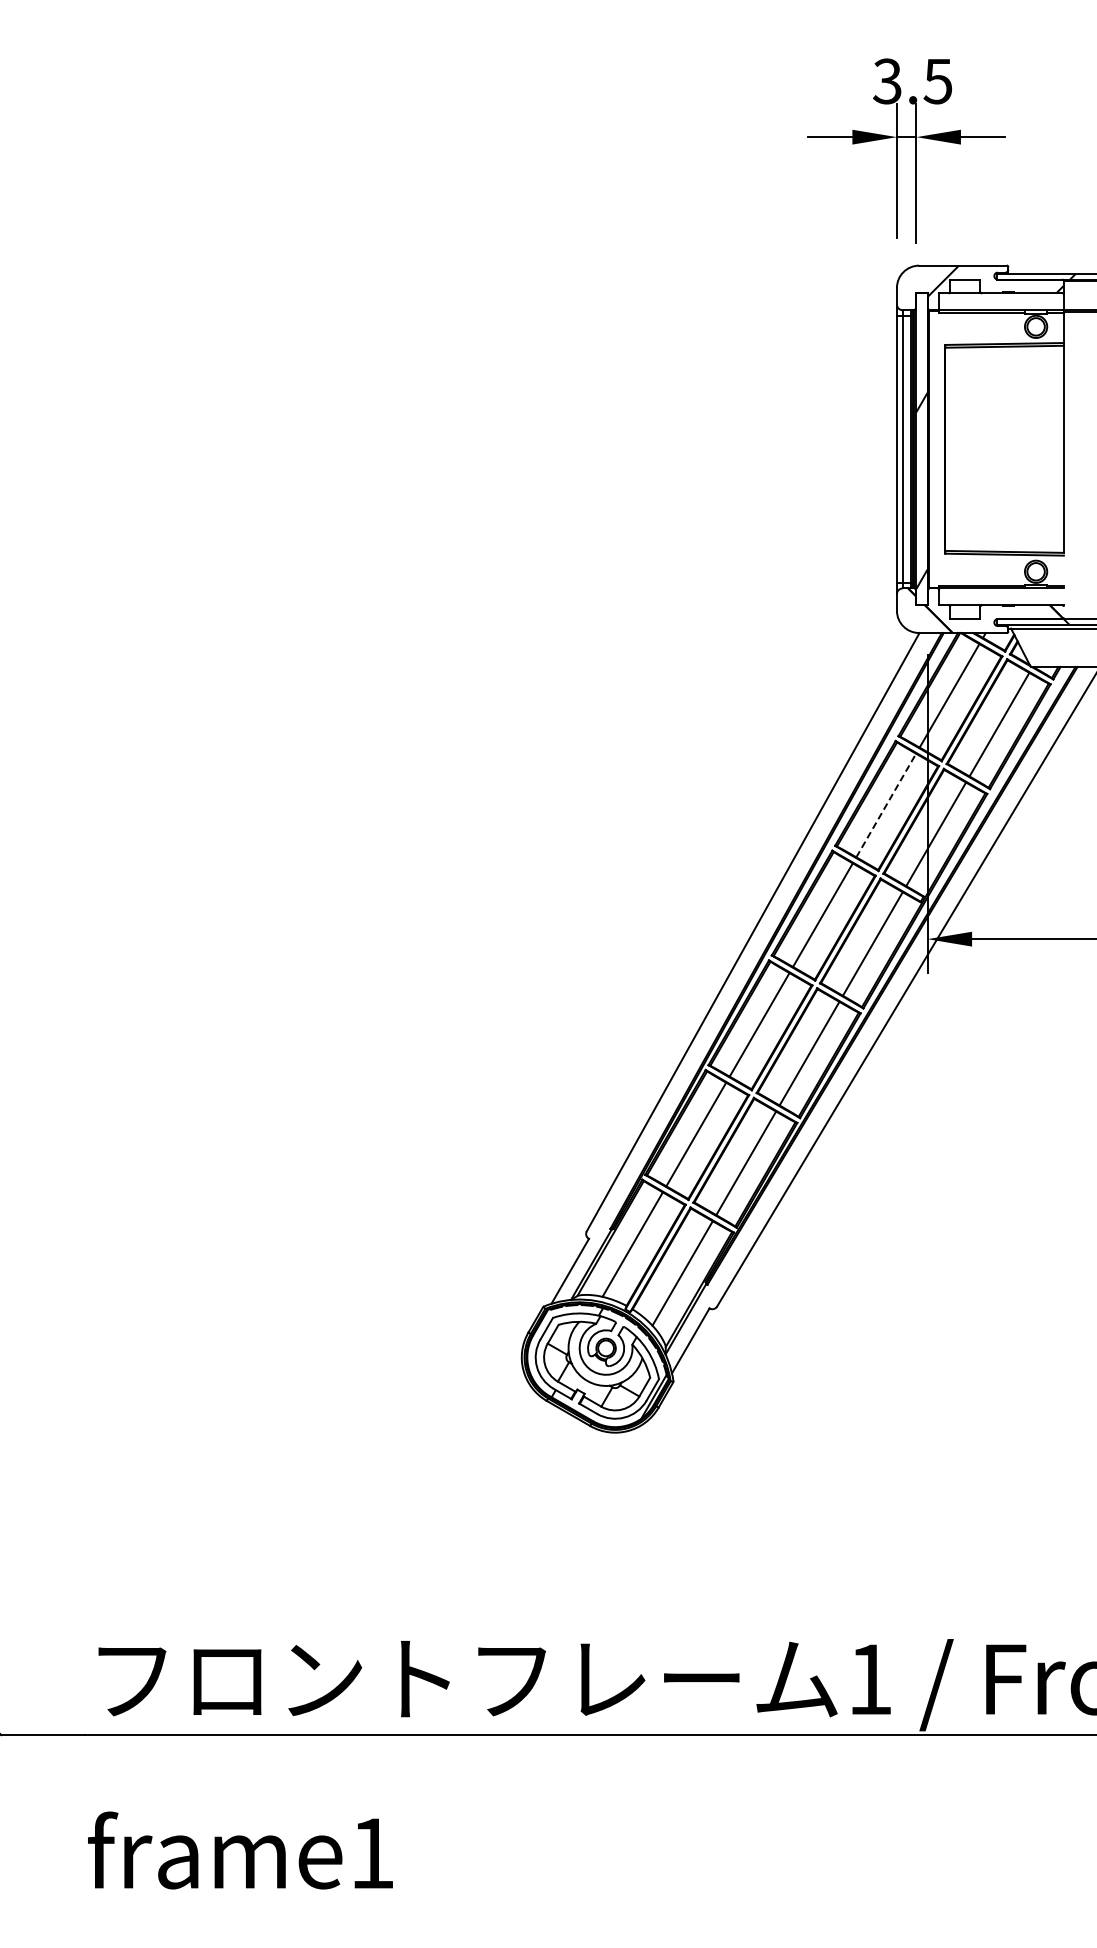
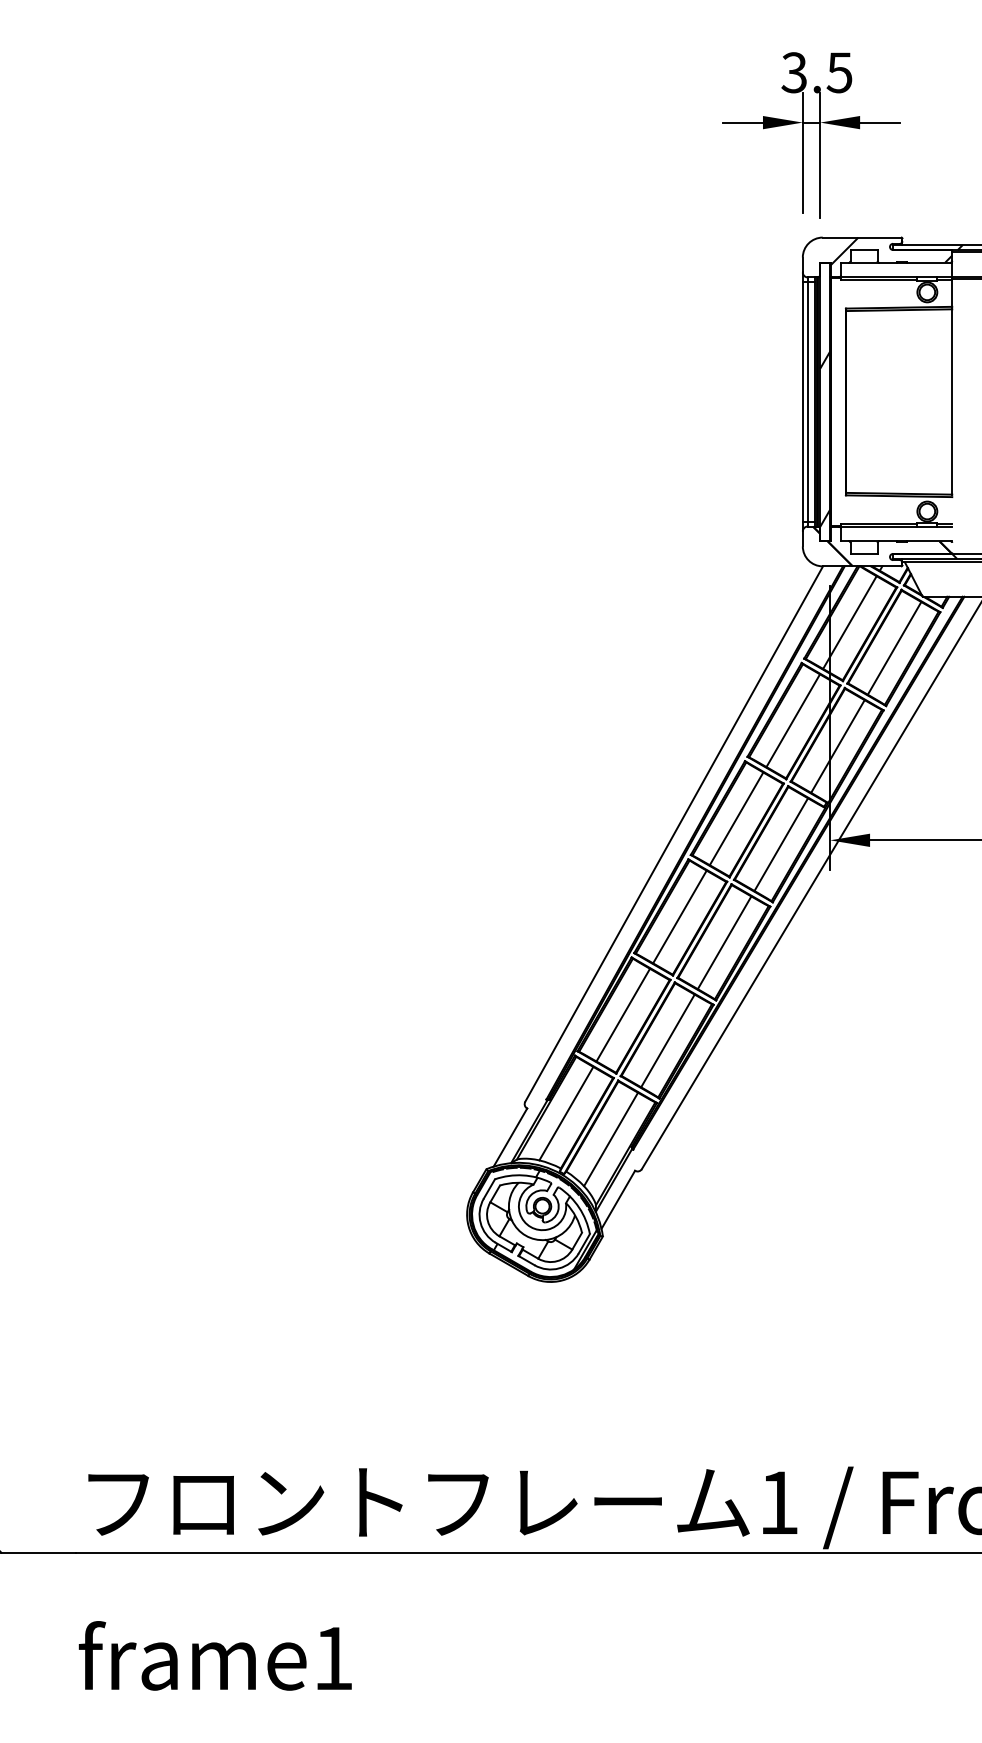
line: (886, 805) -> (793, 720), dashed -> solid

